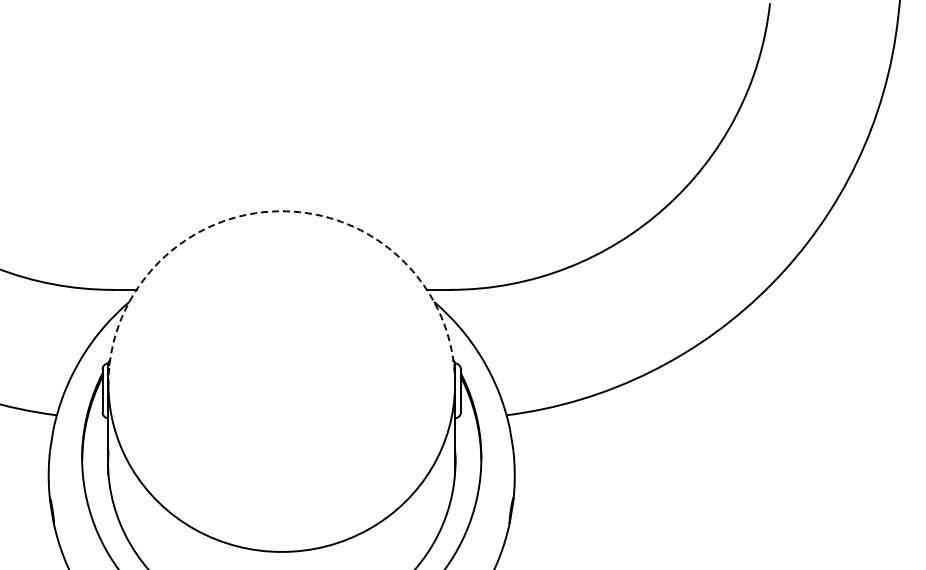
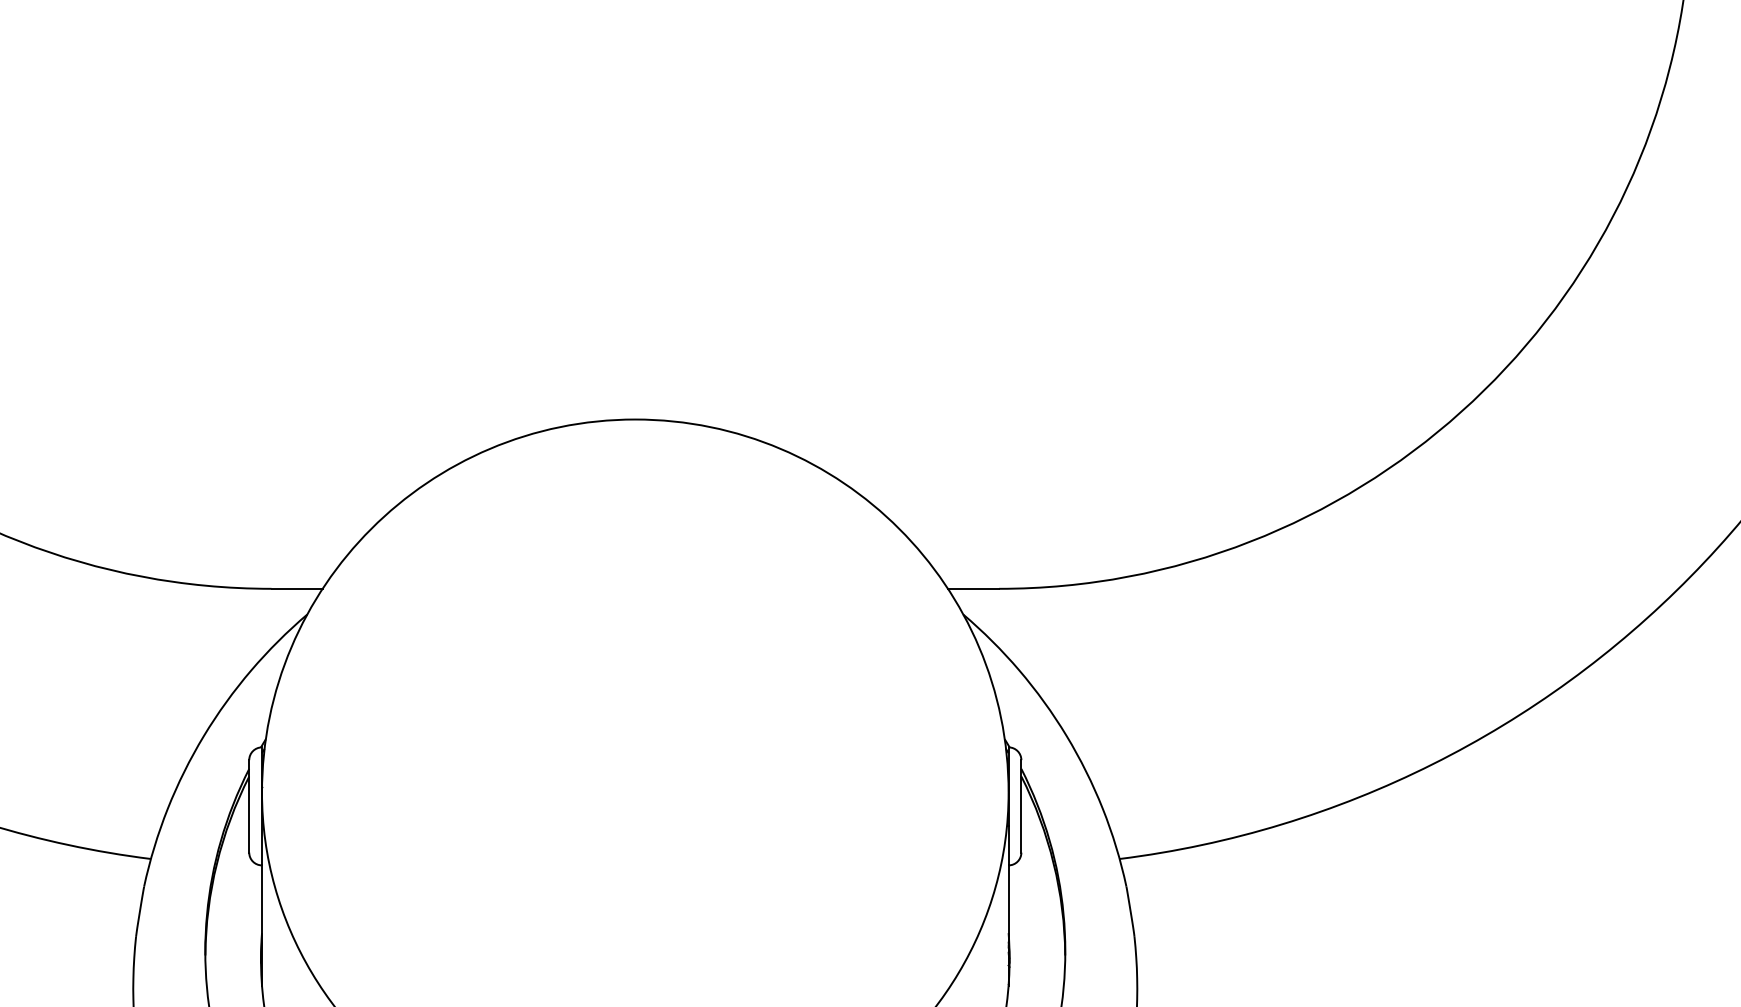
arc: (281, 211) -> (634, 419), dashed -> solid

